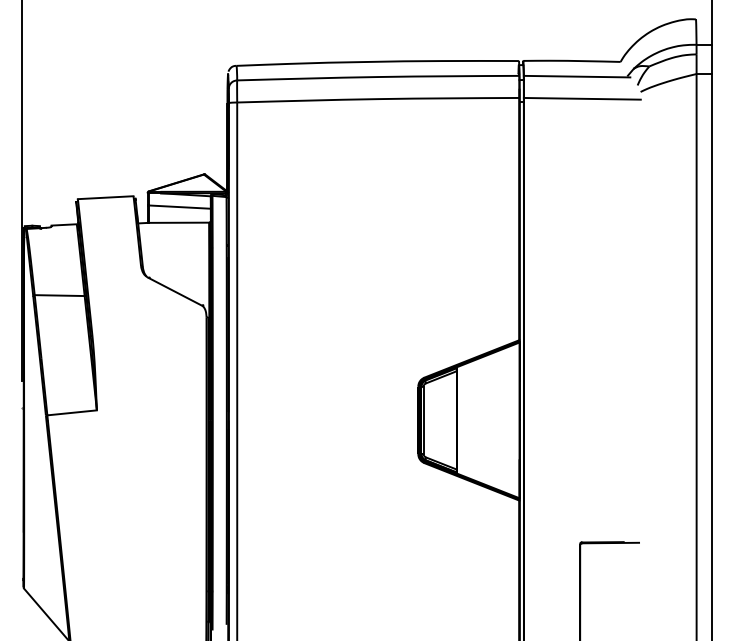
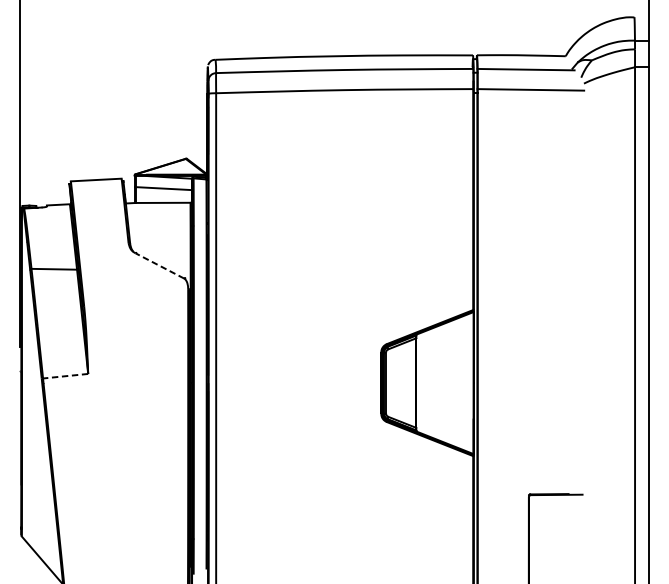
line: (175, 291) -> (159, 265), solid -> dashed
line: (72, 412) -> (65, 375), solid -> dashed

